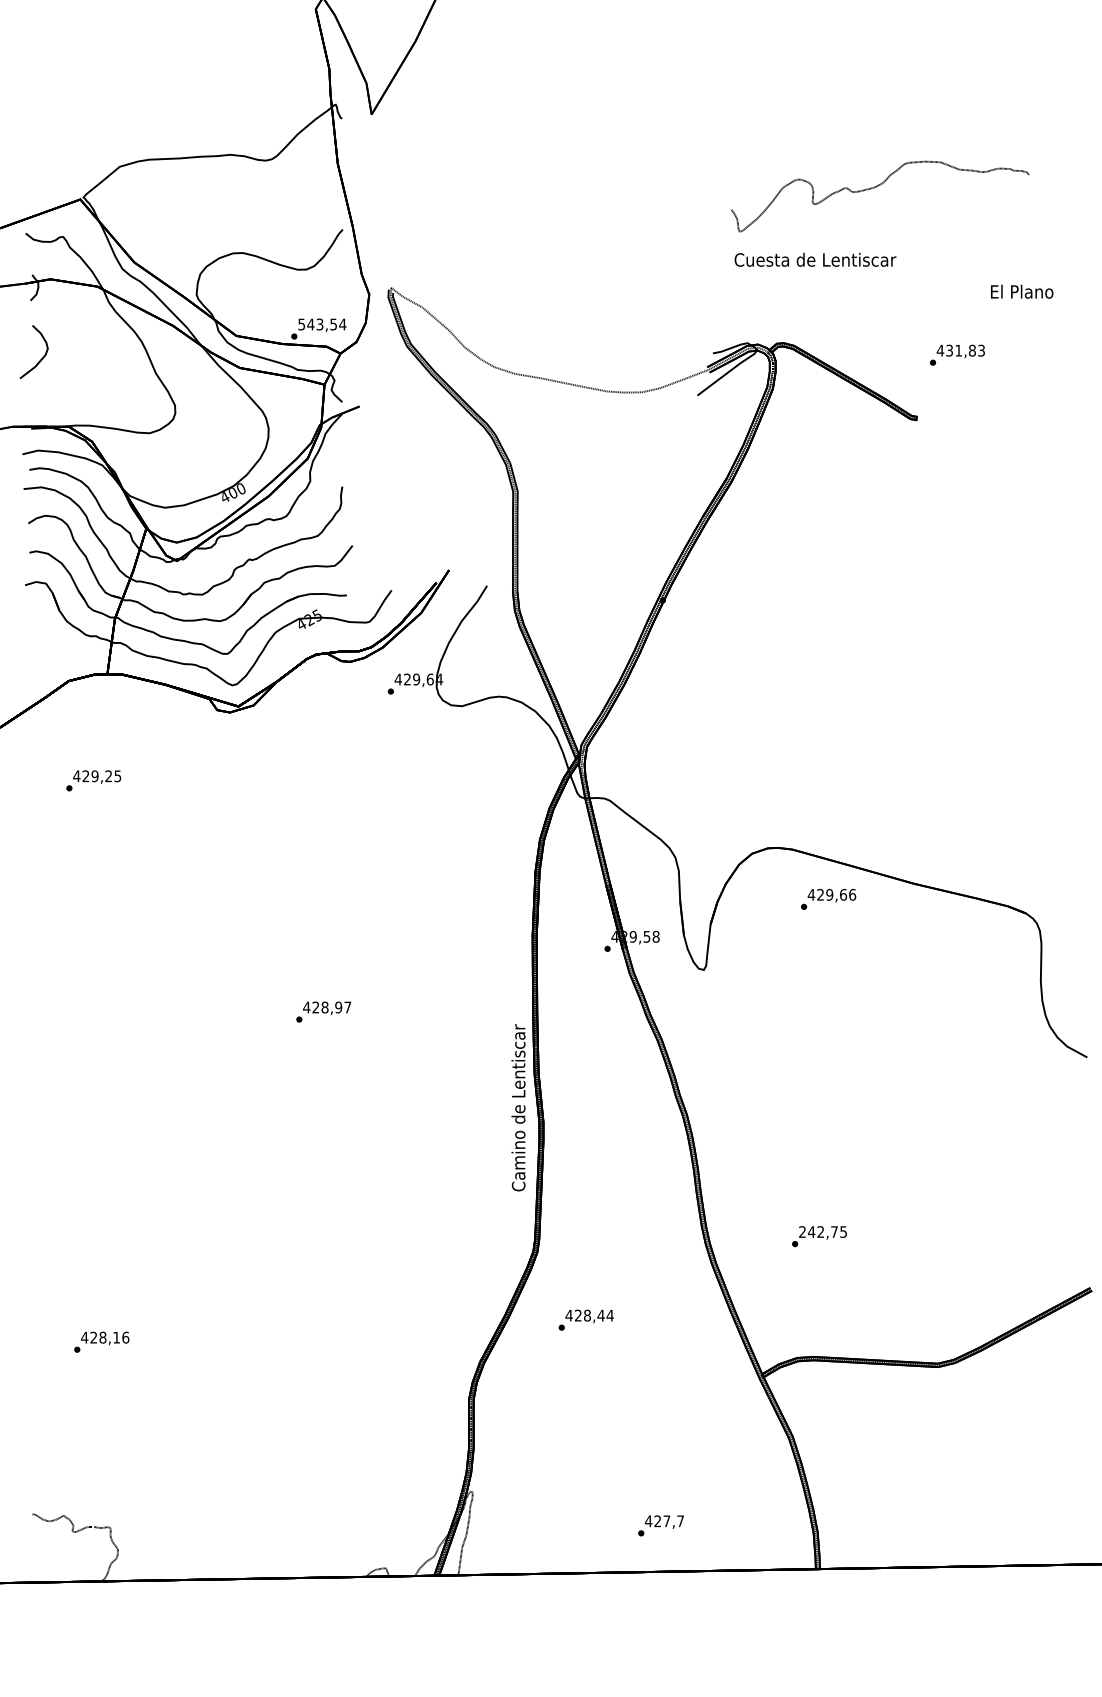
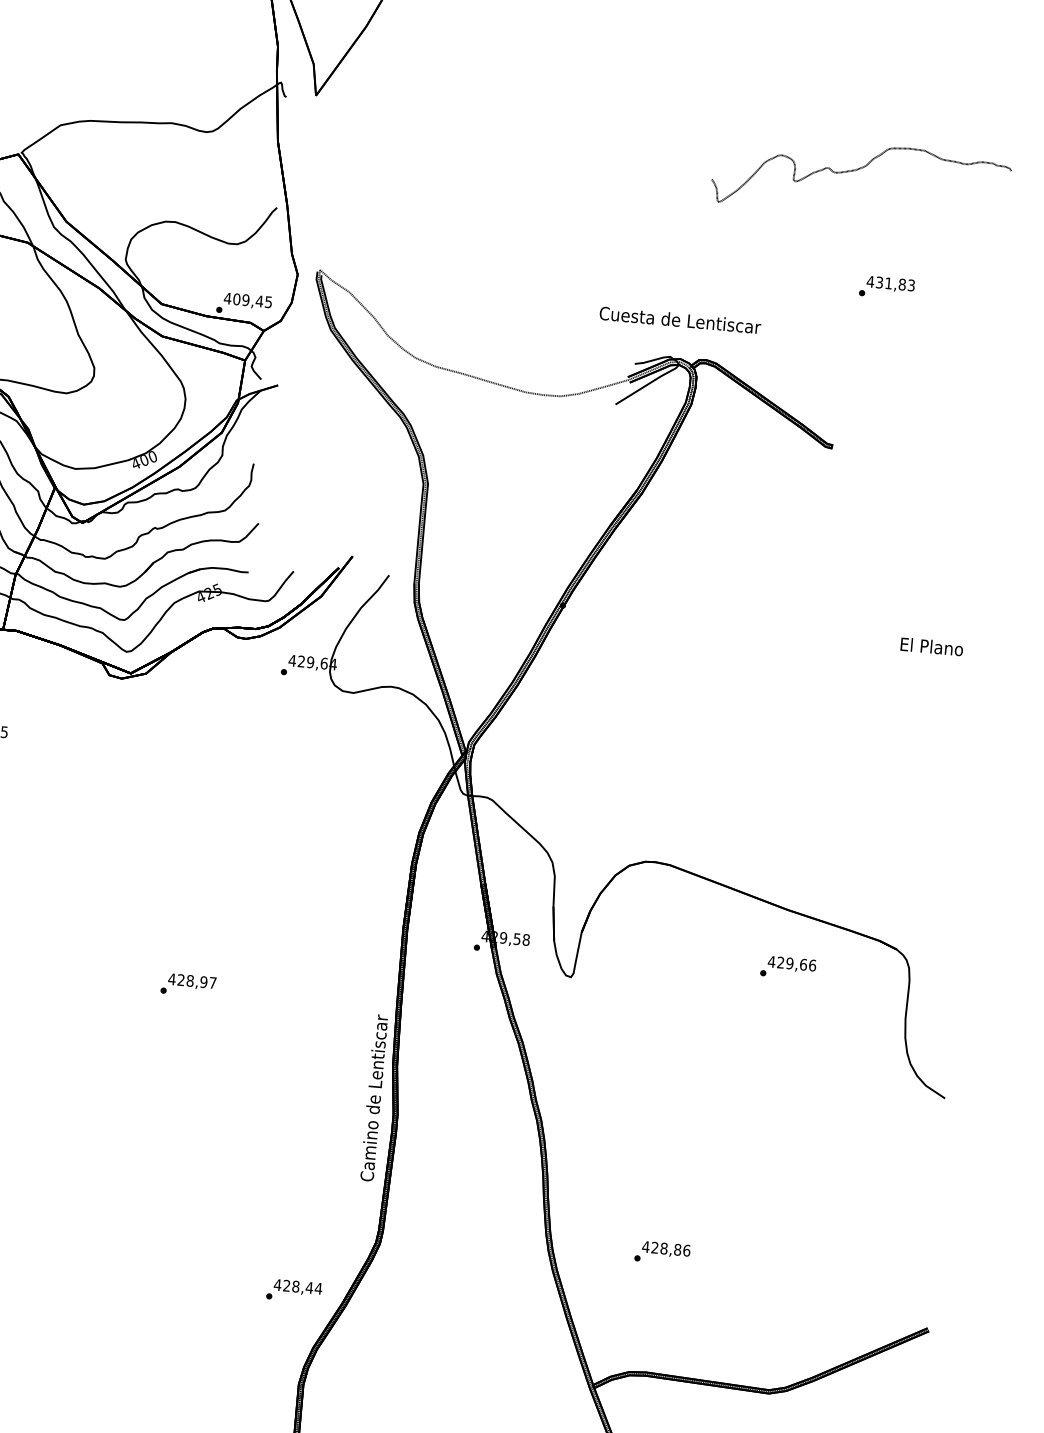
curve: (874, 188) -> (856, 170), moved
text: (815, 259) -> (680, 319), moved
text: (1022, 291) -> (932, 646), moved
text: (322, 324) -> (248, 300), 543,54 -> 409,45
text: (957, 354) -> (887, 287), moved
text: (828, 898) -> (788, 967), moved
text: (822, 1231) -> (665, 1248), 242,75 -> 428,86
text: (585, 1319) -> (293, 1290), moved

